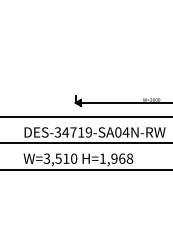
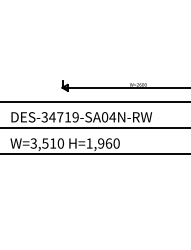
text: (129, 158) -> (116, 143), H=1,968 -> H=1,960

